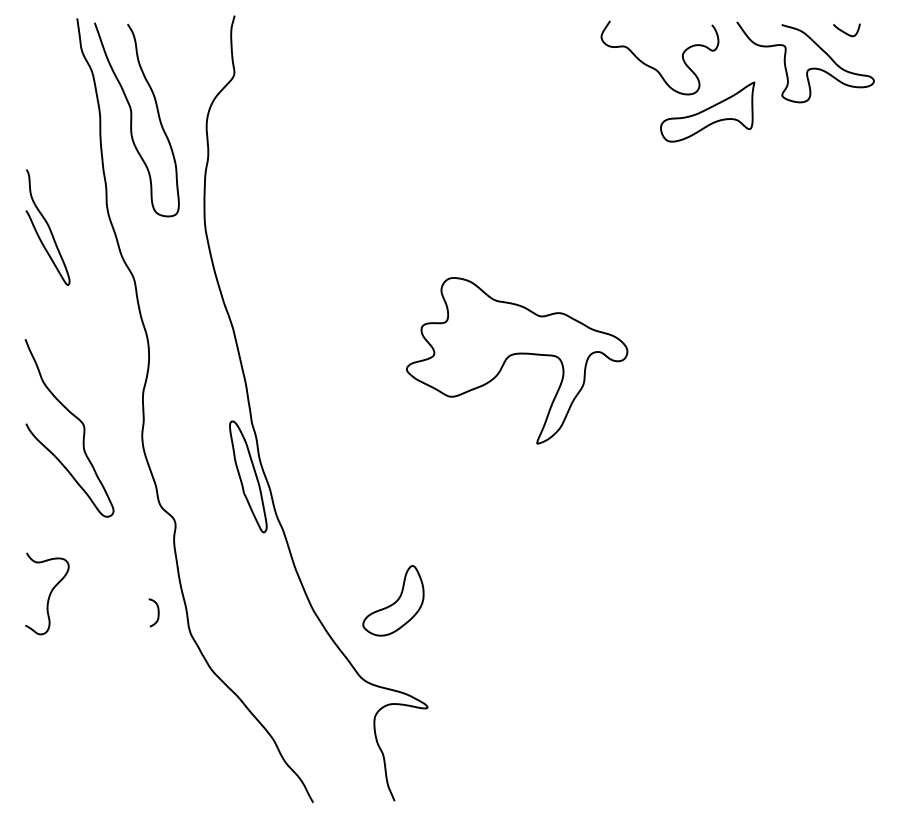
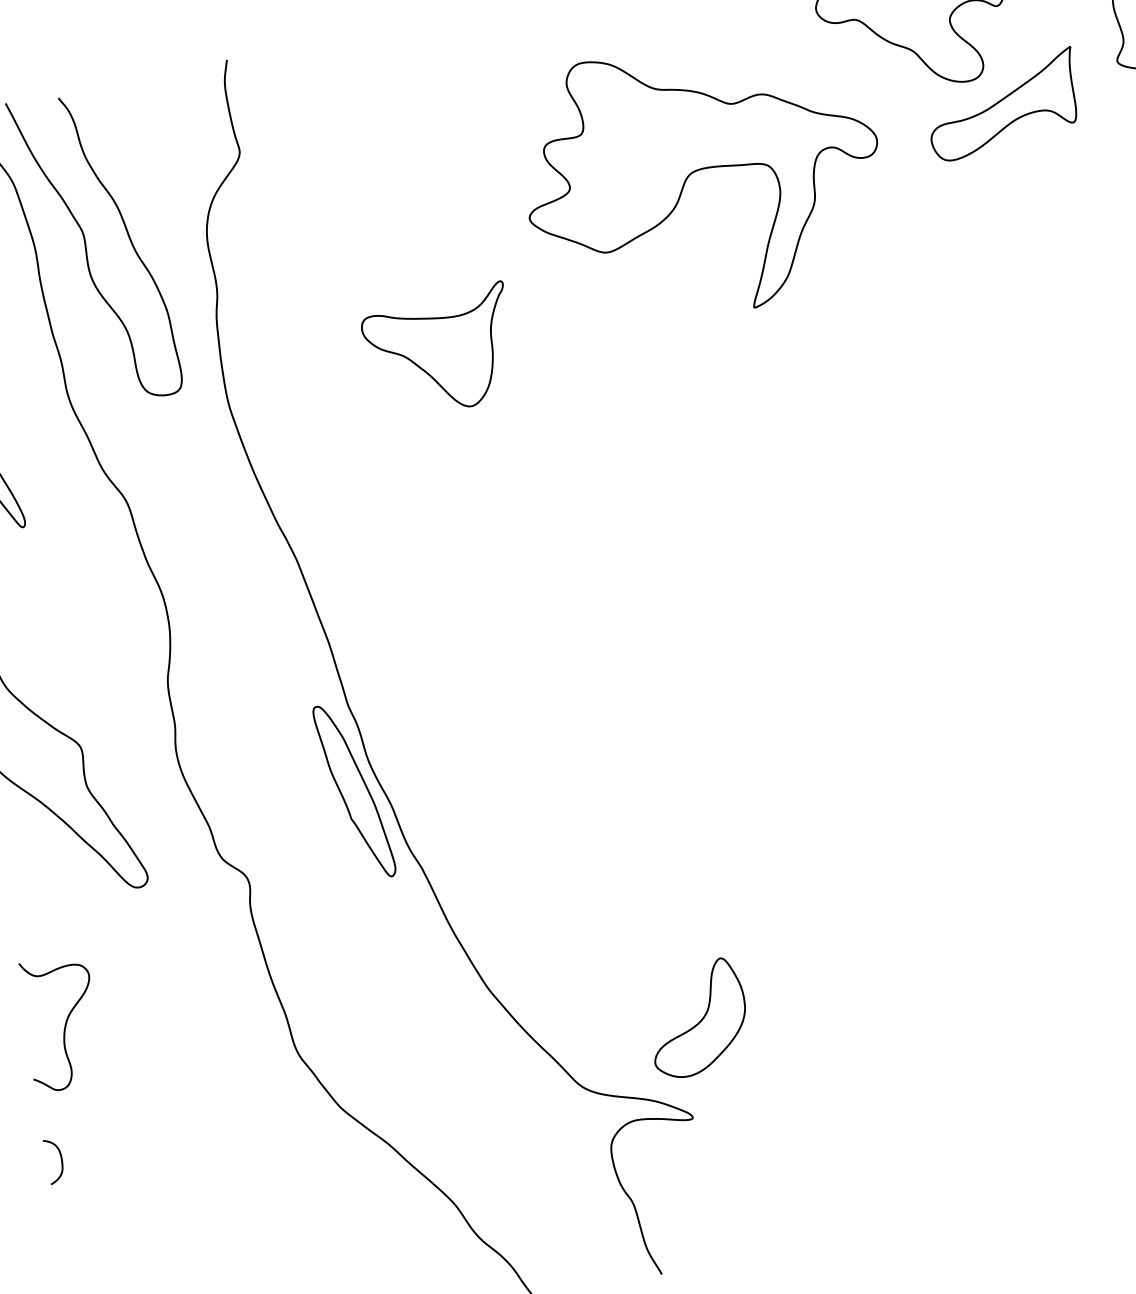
part: (339, 213) -> (439, 351), added
part: (517, 360) -> (703, 179), moved
part: (393, 600) -> (697, 1017), moved
curve: (157, 612) -> (59, 1160), moved

